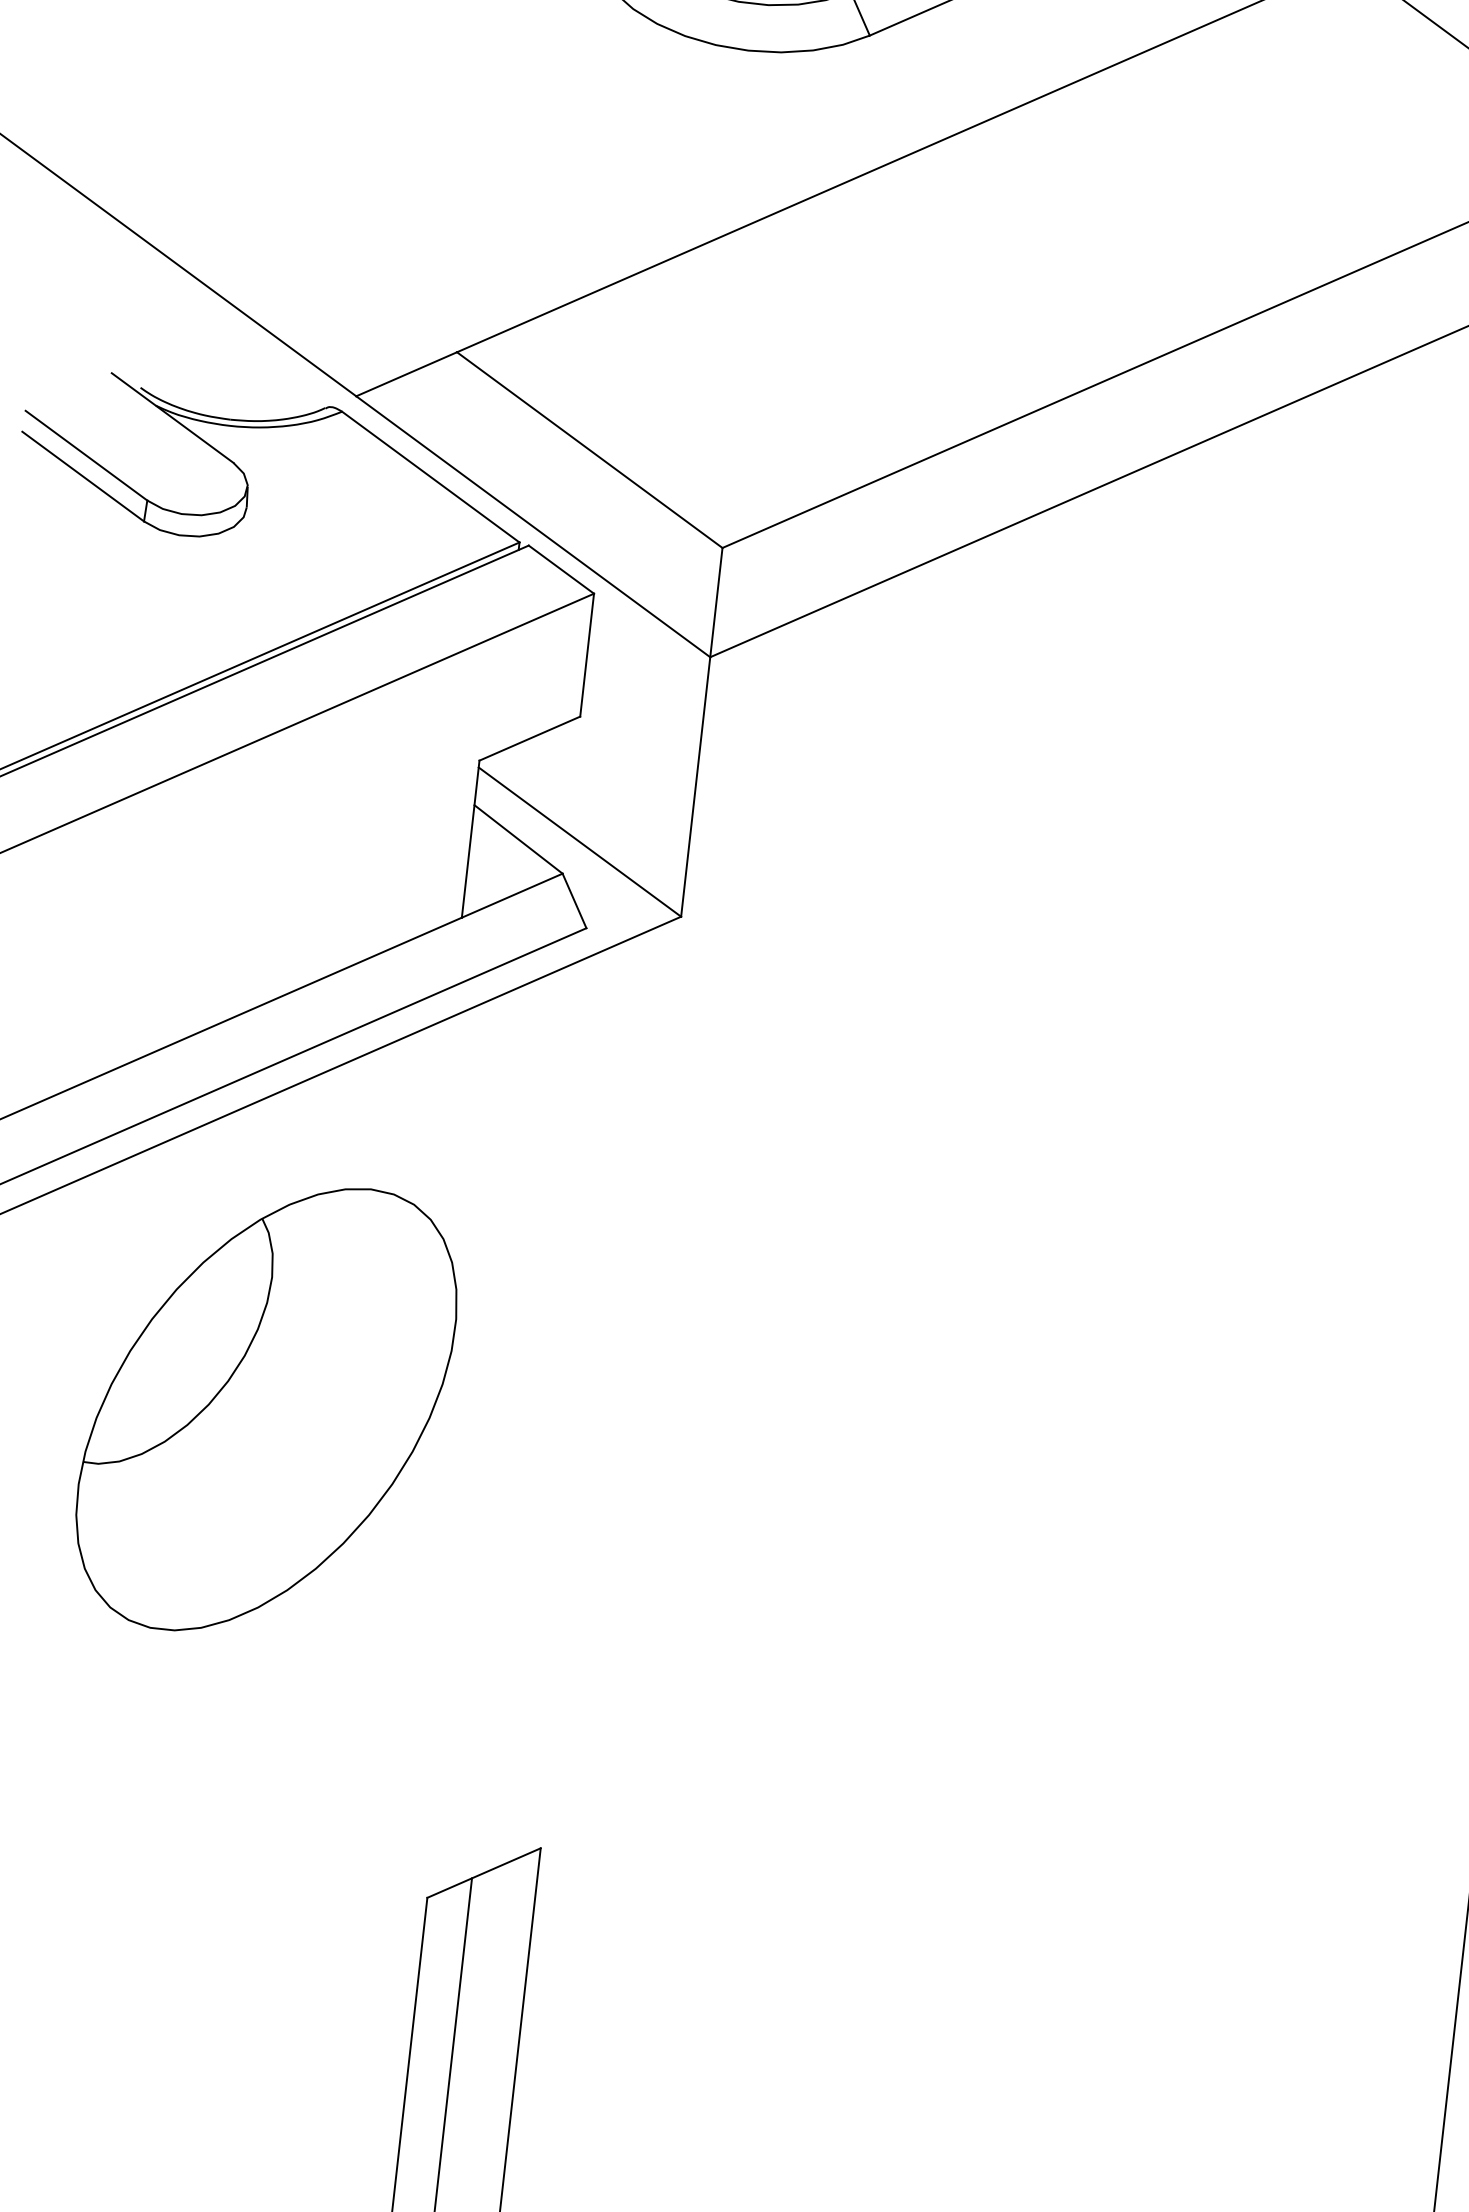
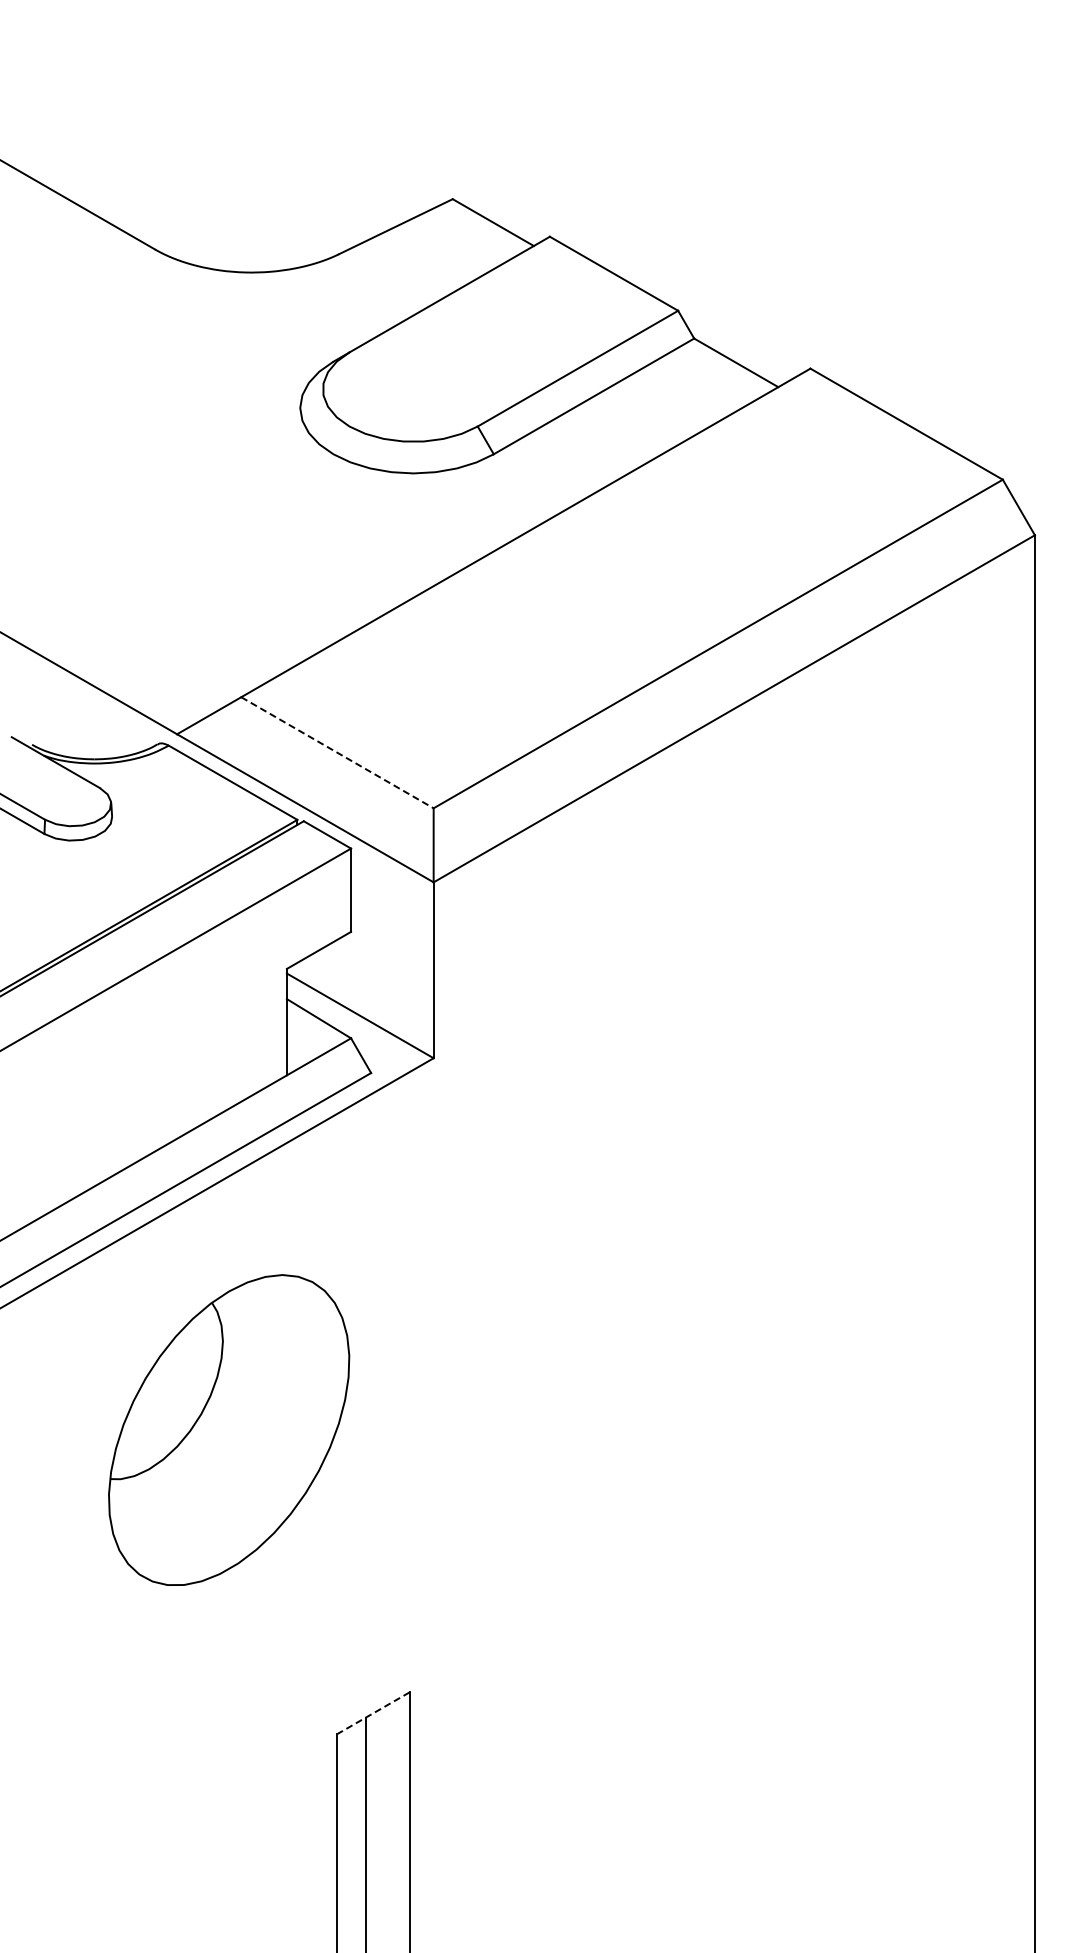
line: (589, 451) -> (337, 753), solid -> dashed
part: (267, 1408) -> (229, 1429), moved
line: (483, 1873) -> (373, 1713), solid -> dashed

